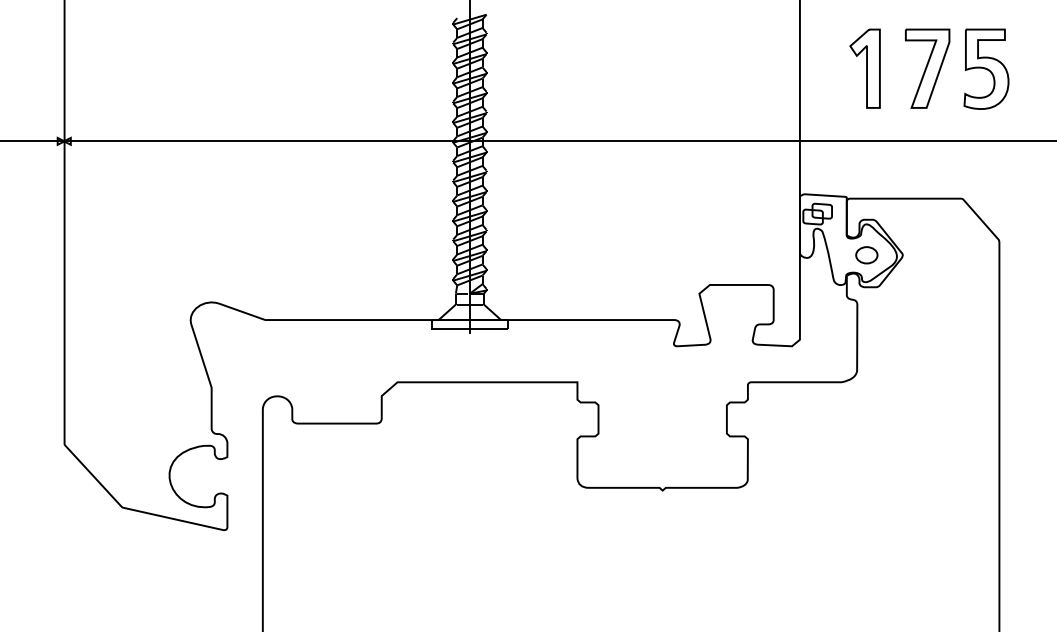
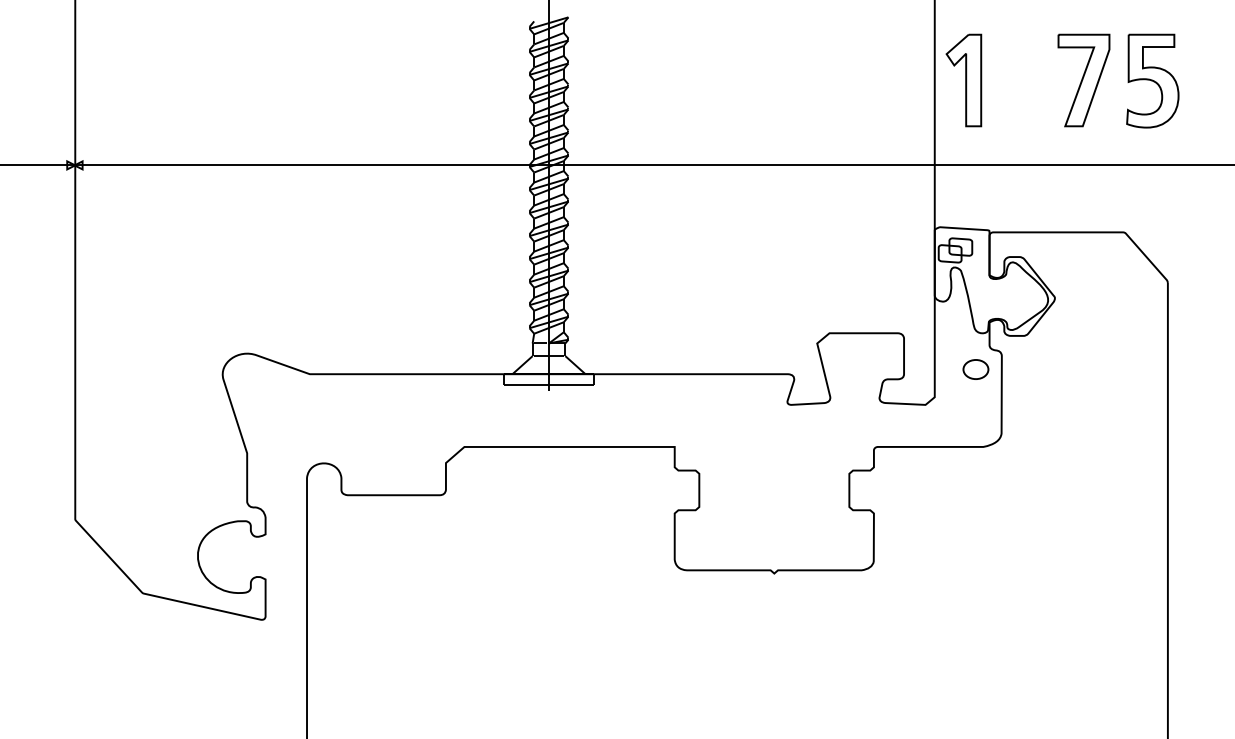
part: (864, 68) -> (963, 80), moved
part: (866, 255) -> (975, 369), moved

